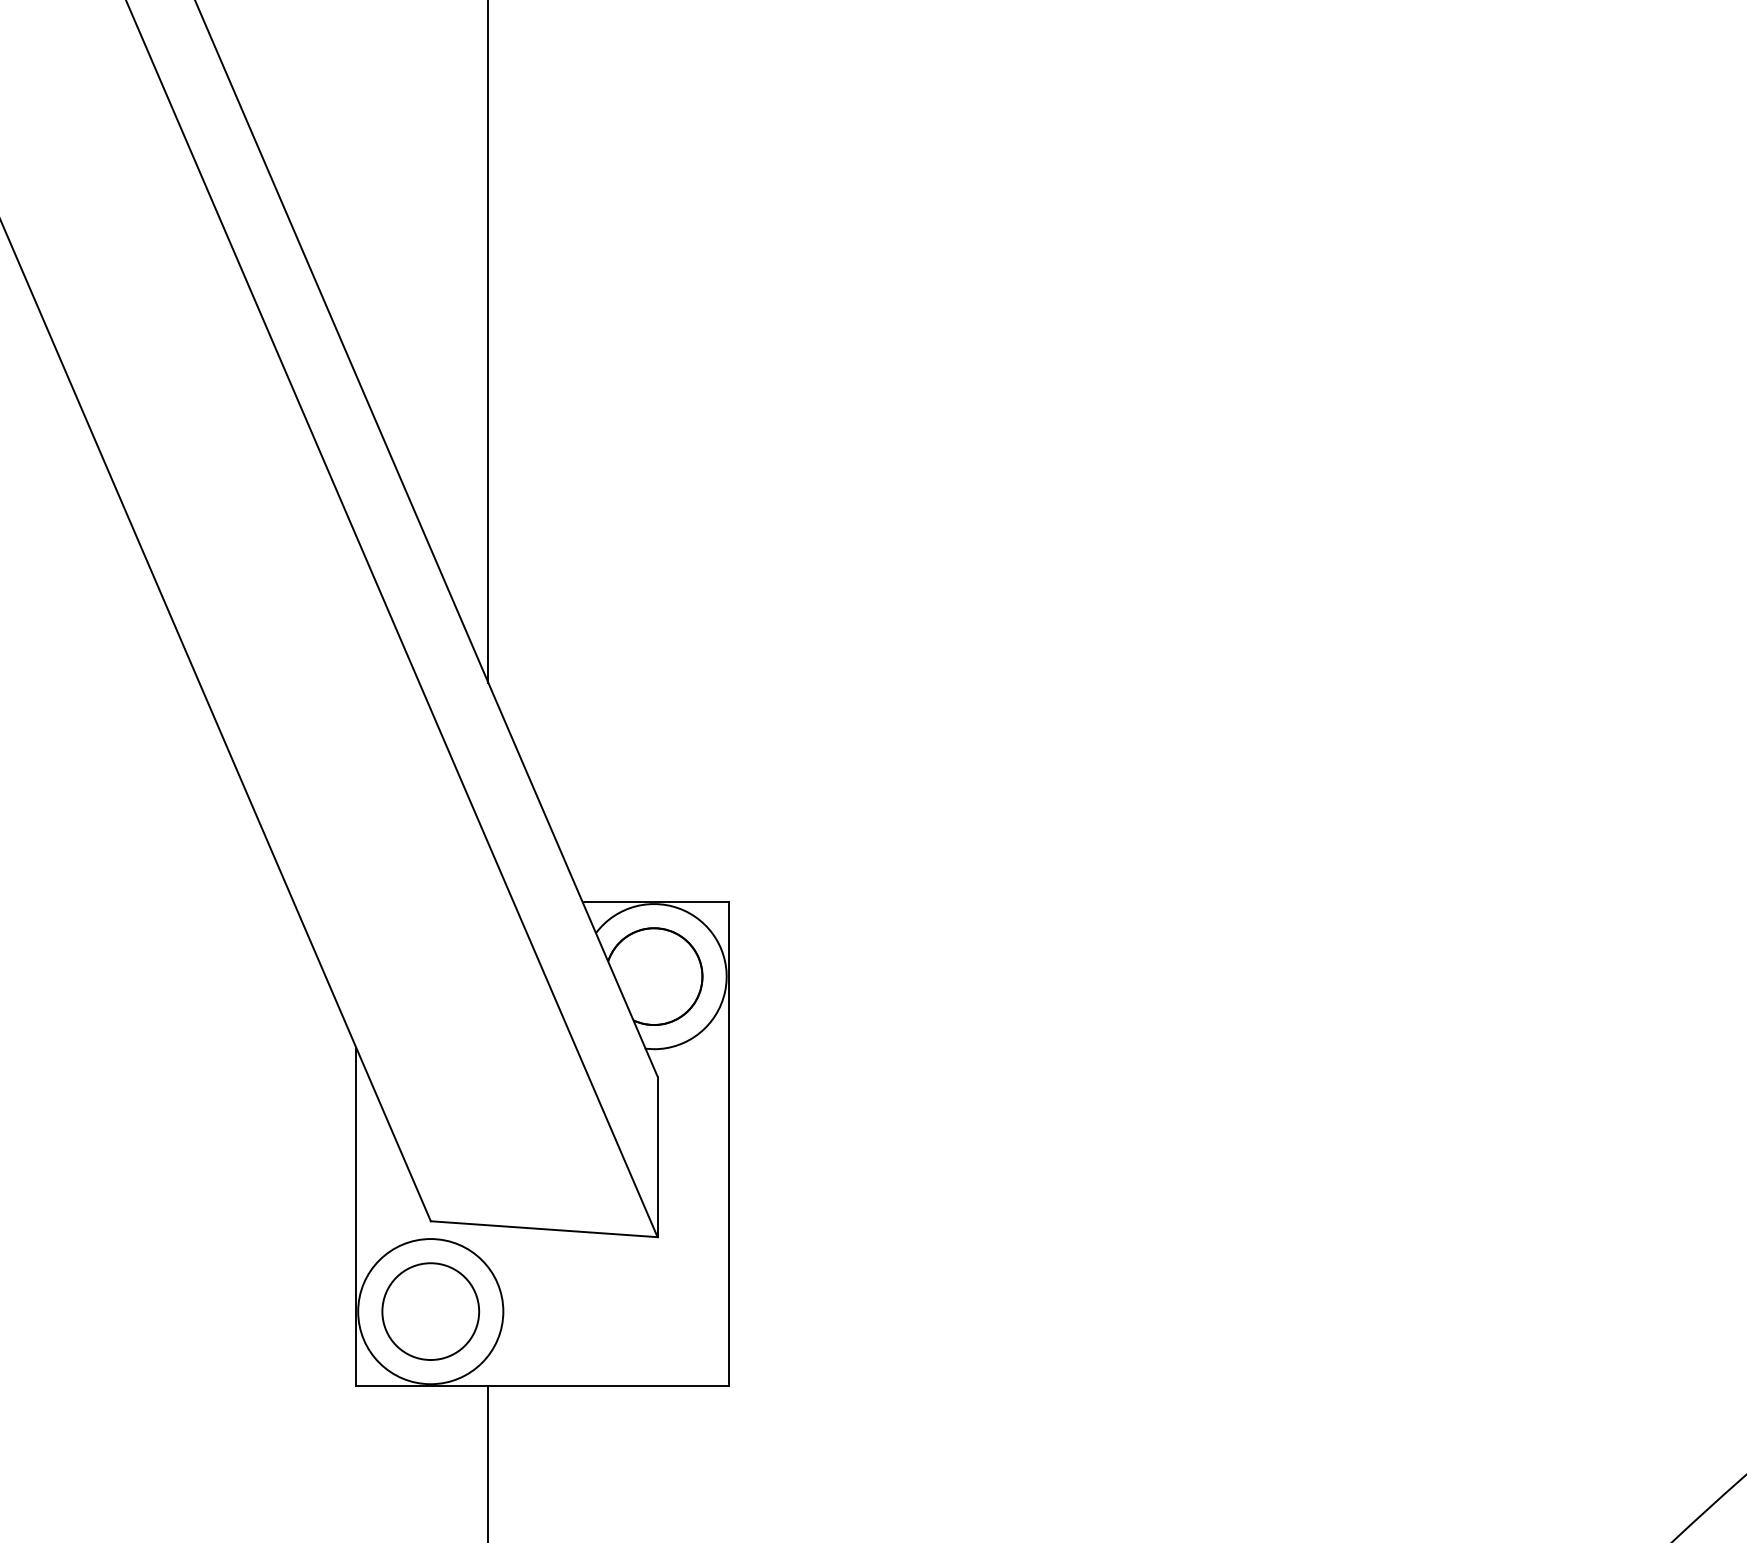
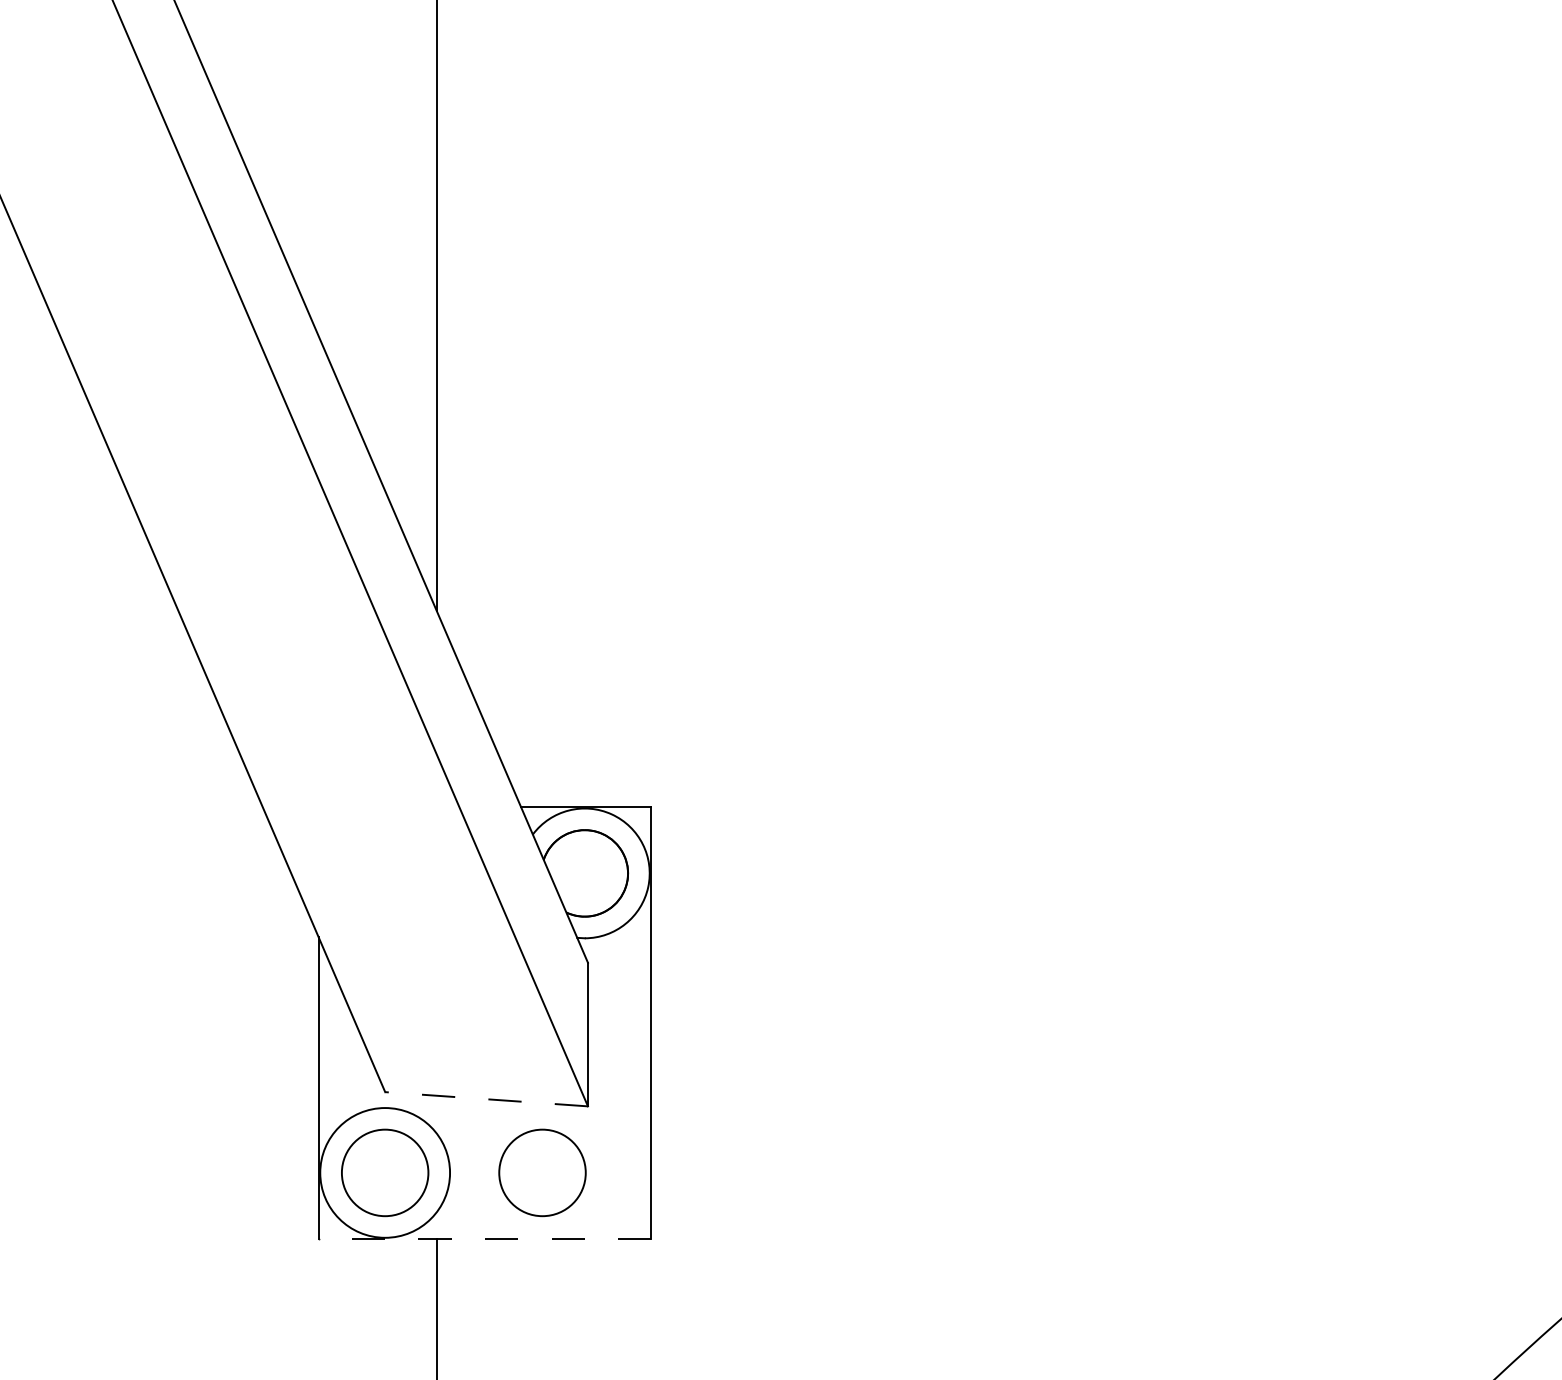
line: (544, 1229) -> (486, 1099), solid -> dashed
circle: (606, 1311) -> (542, 1172), added
line: (541, 1386) -> (484, 1239), solid -> dashed

